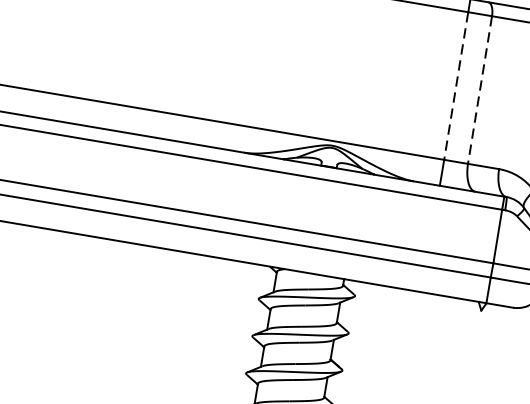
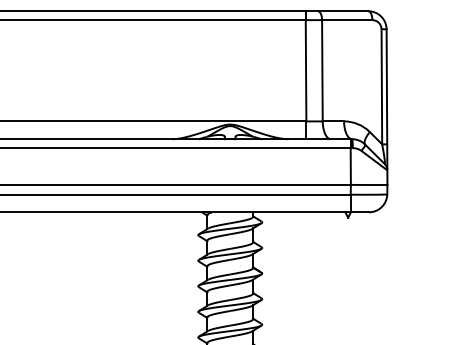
line: (456, 85) -> (306, 70), dashed -> solid
line: (480, 89) -> (322, 70), dashed -> solid

